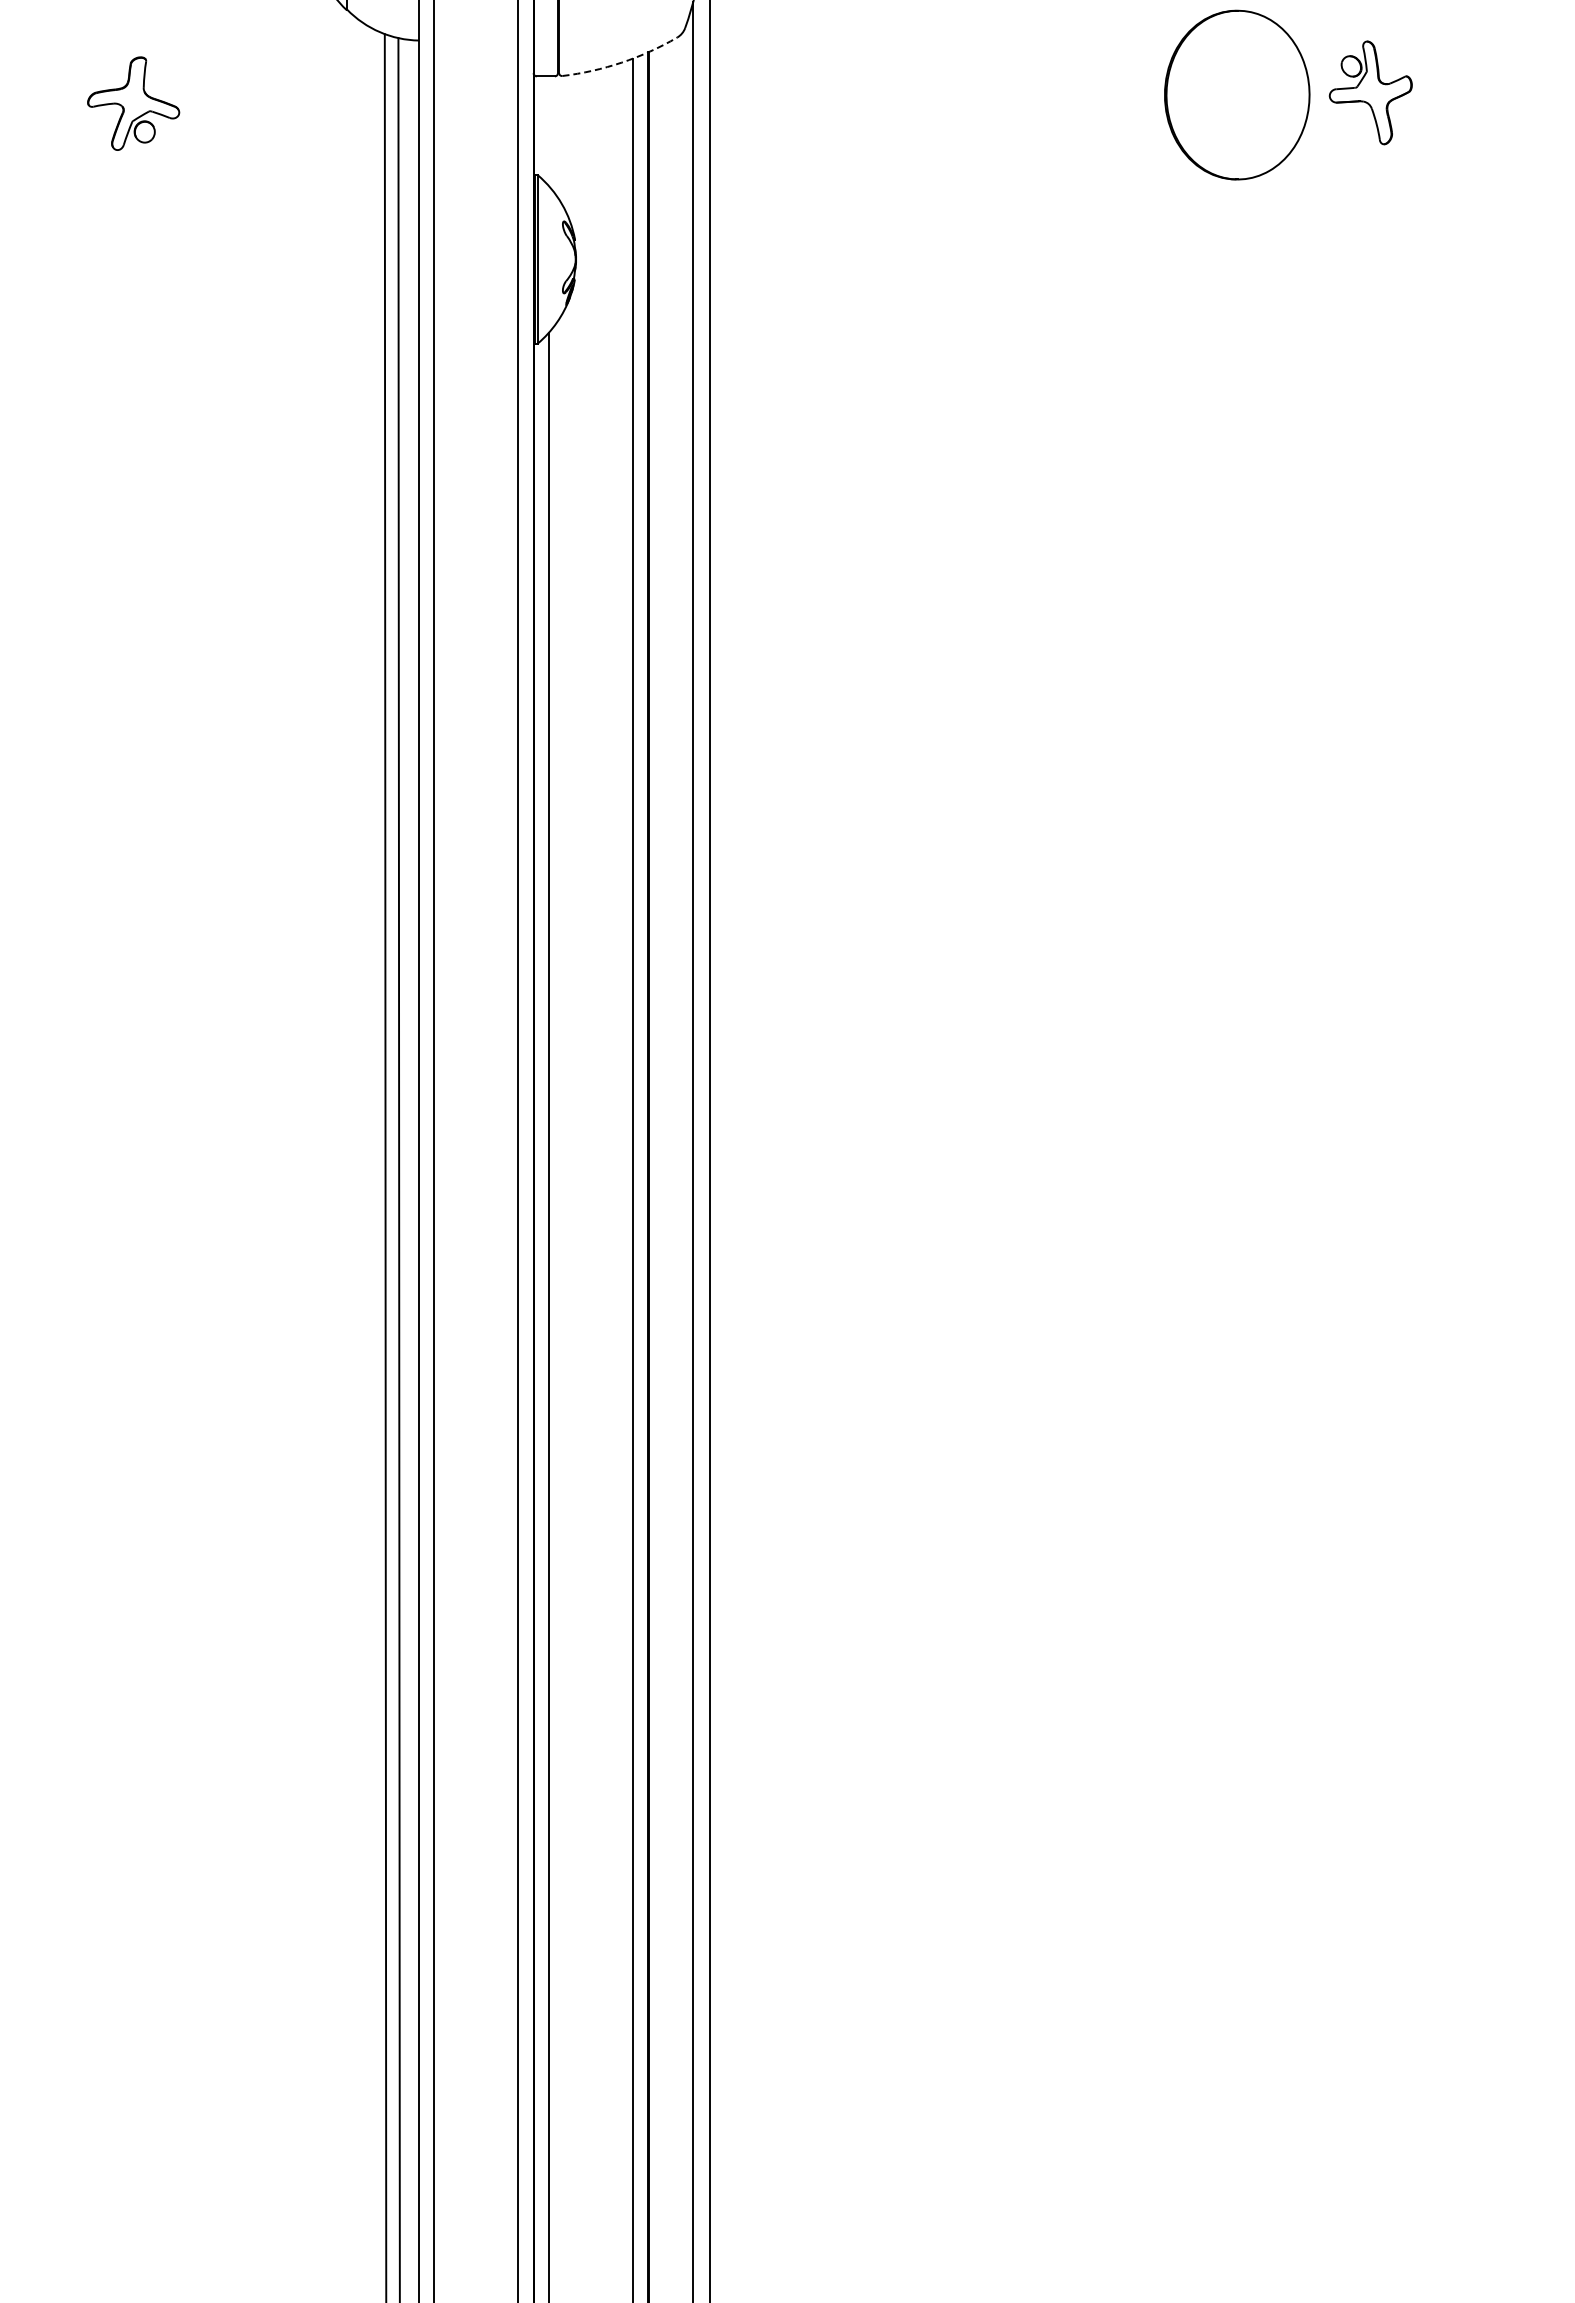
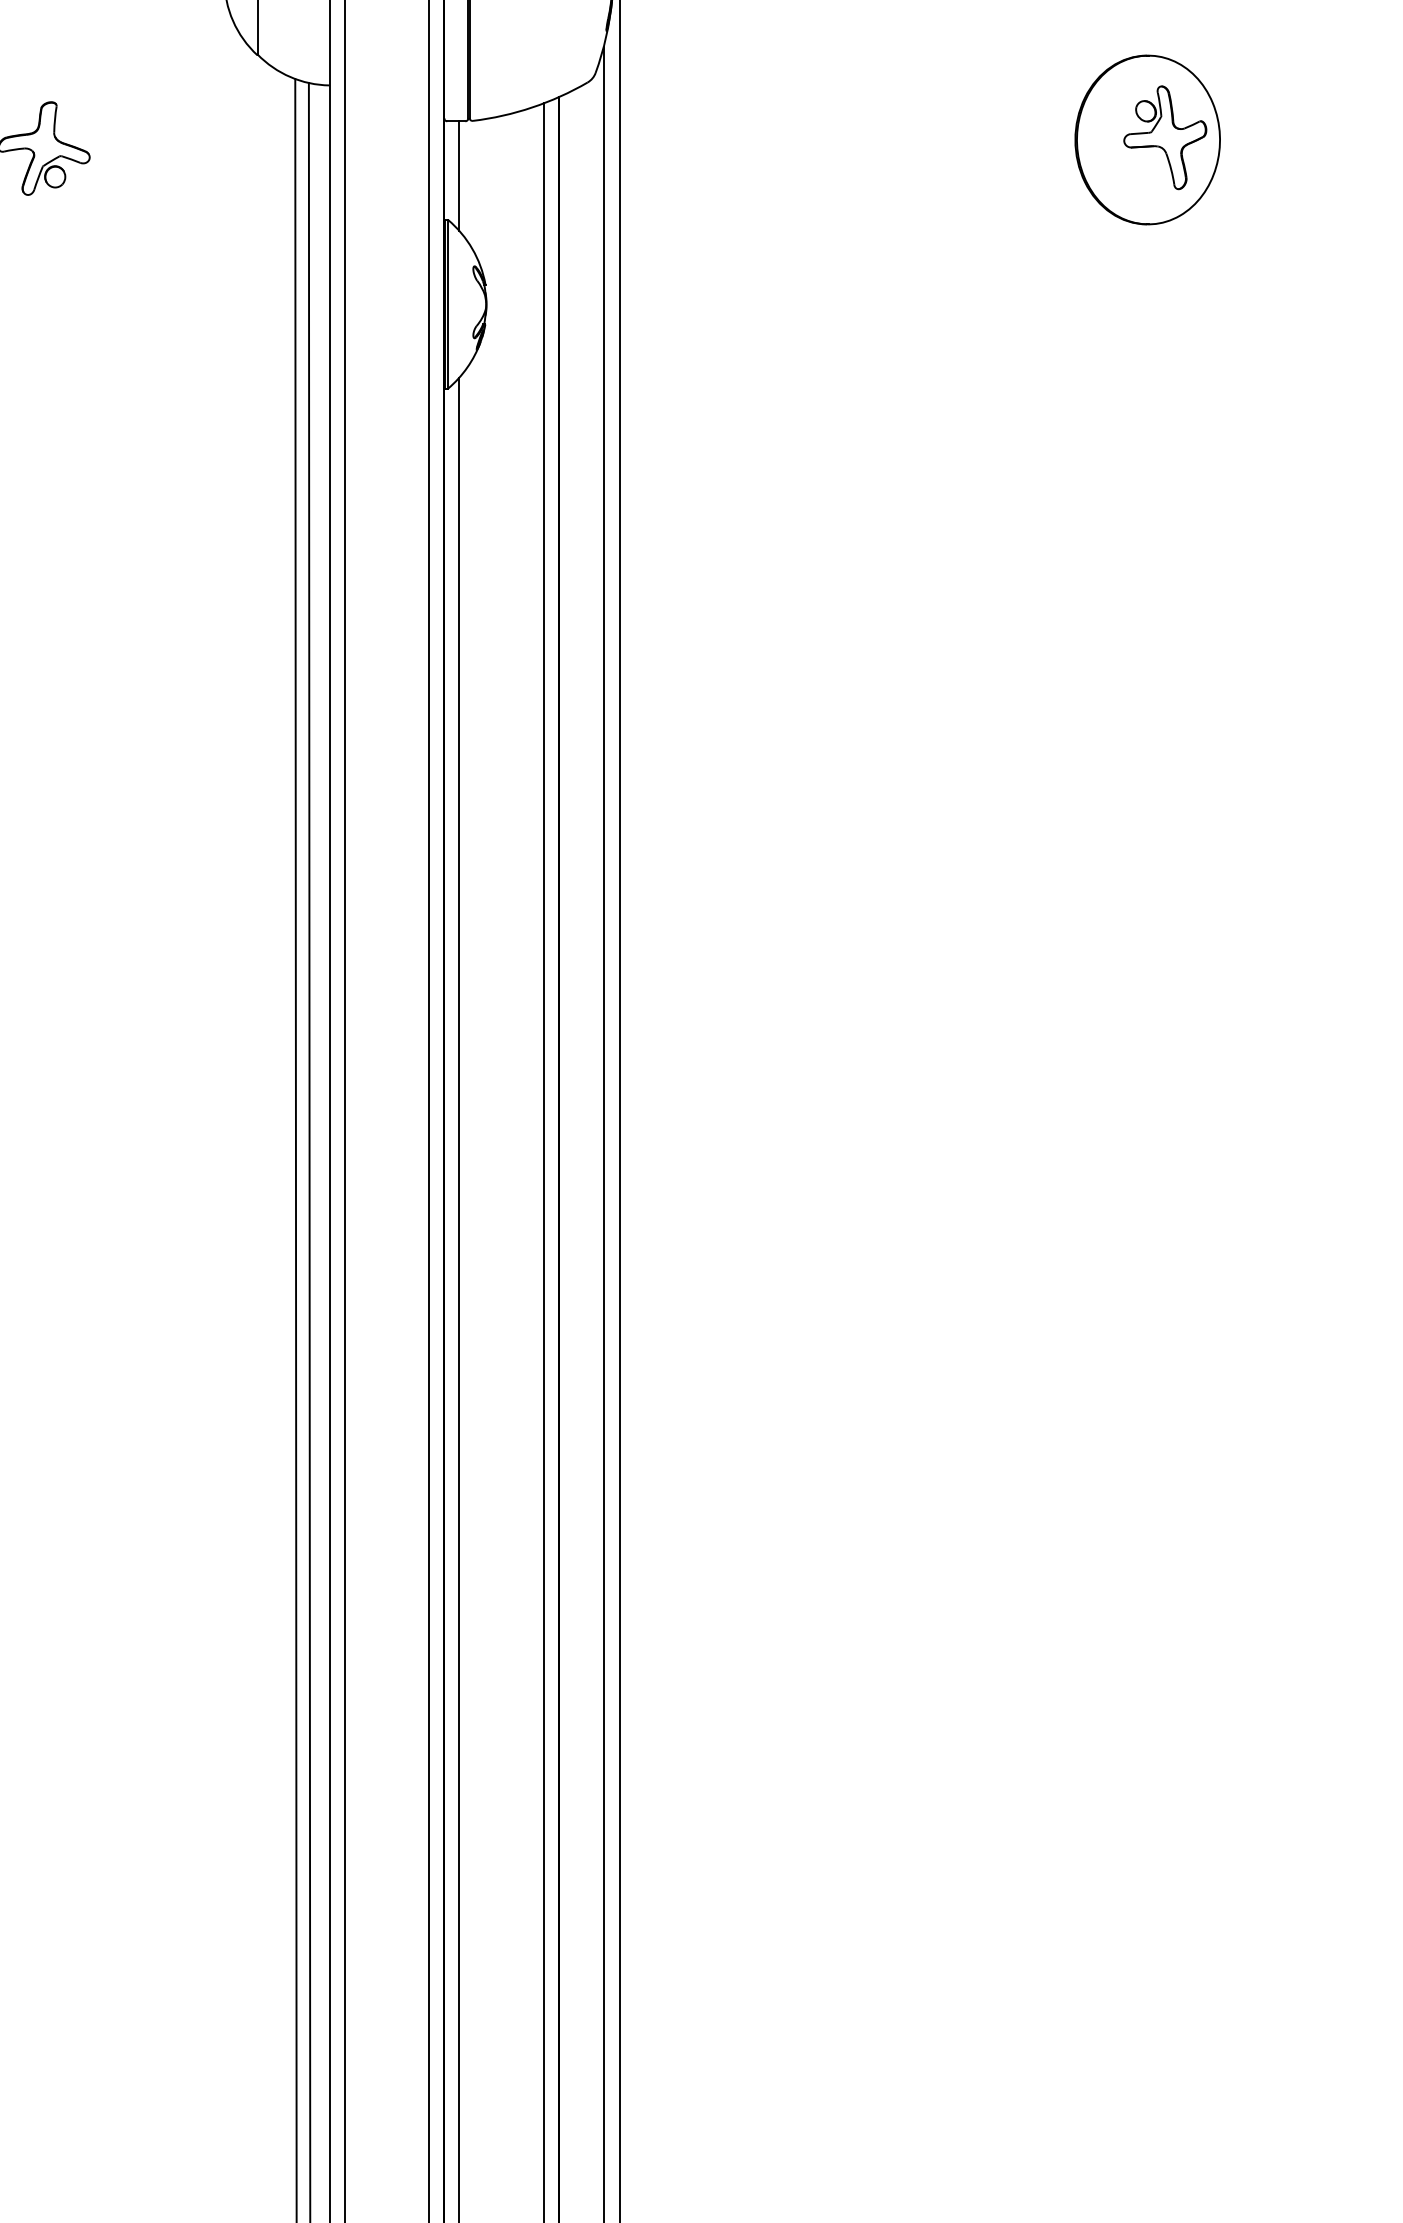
arc: (621, 62) -> (531, 107), dashed -> solid
part: (1370, 92) -> (1164, 137), moved
line: (548, 131) -> (458, 176), added

